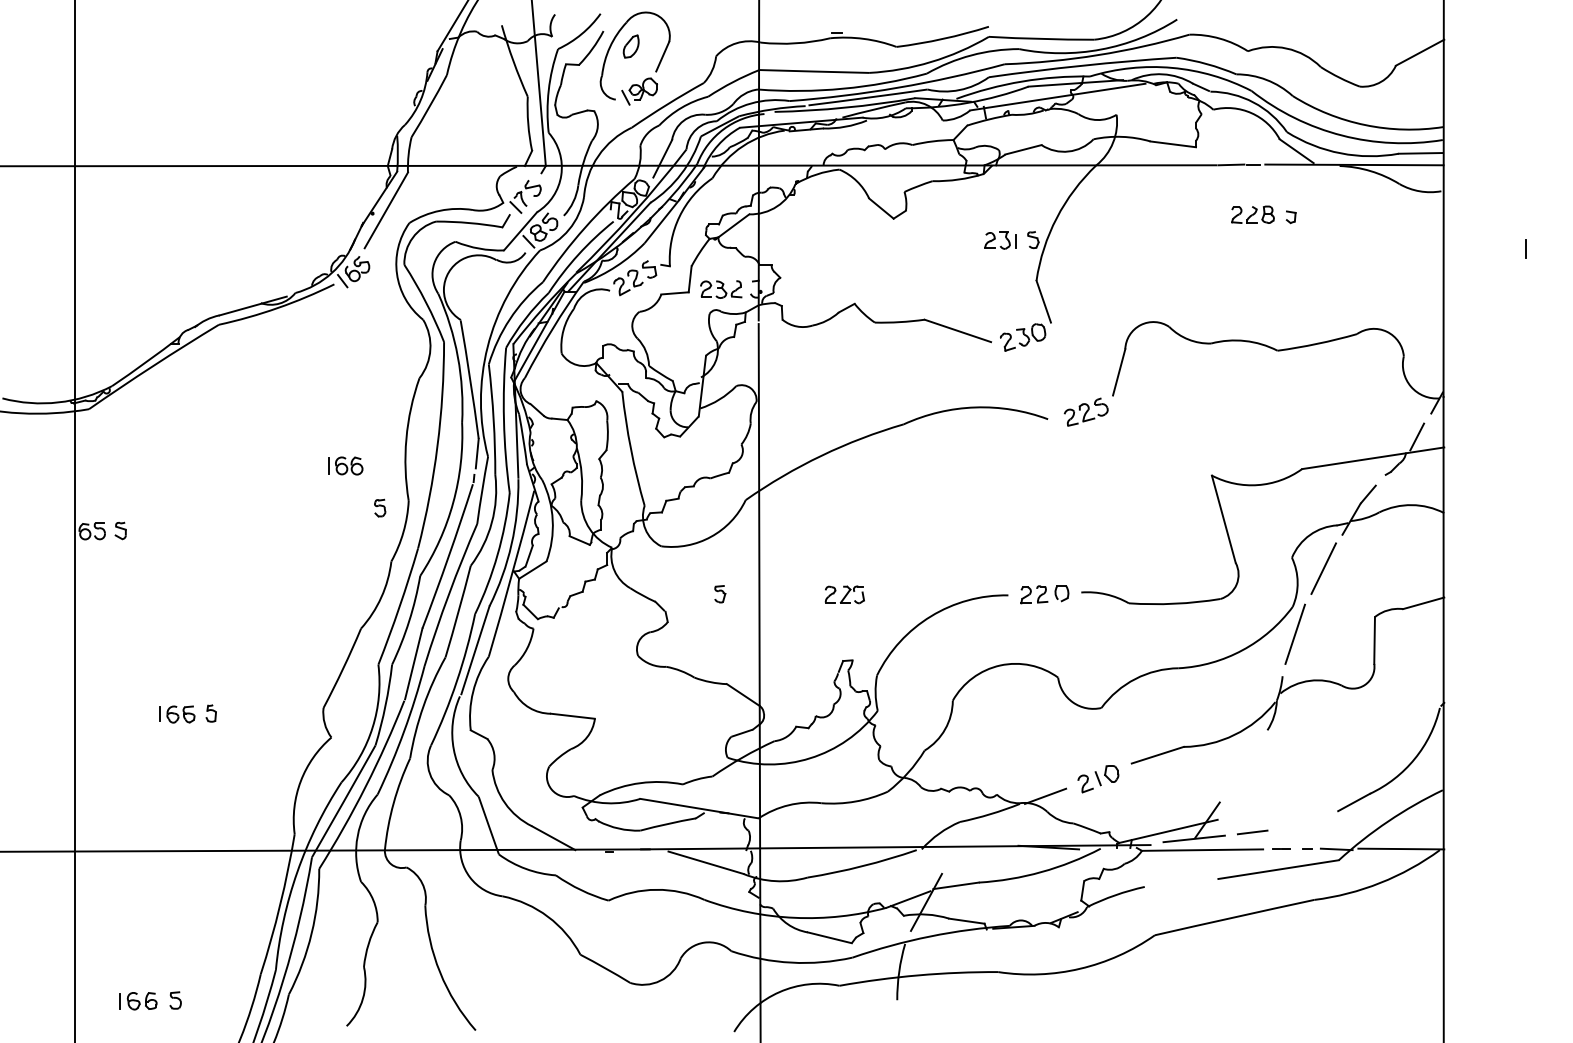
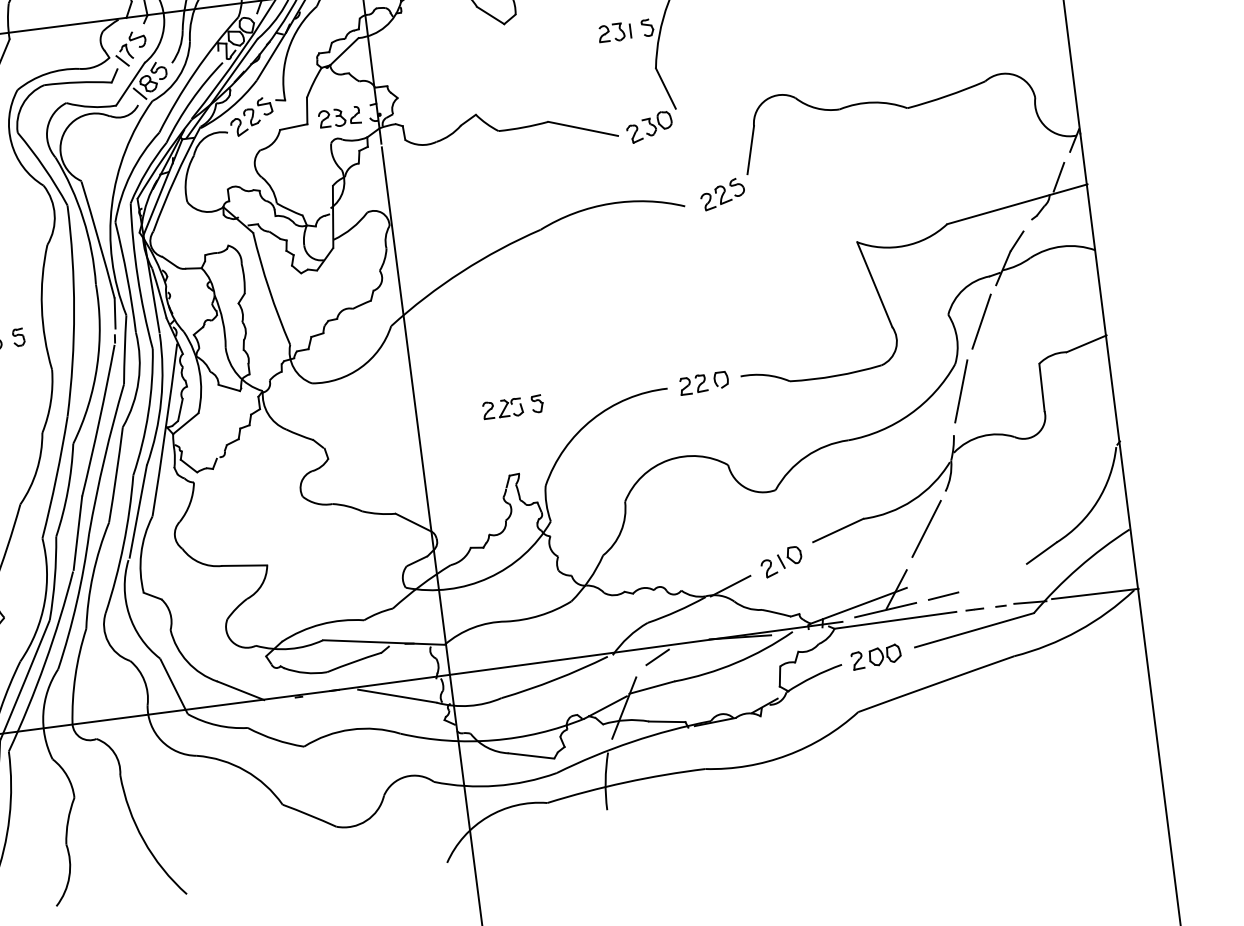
part: (380, 507) -> (19, 336), moved
part: (720, 594) -> (537, 404), moved
line: (1244, 764) -> (926, 528), added
line: (965, 856) -> (657, 656), added
part: (1179, 883) -> (876, 656), added

